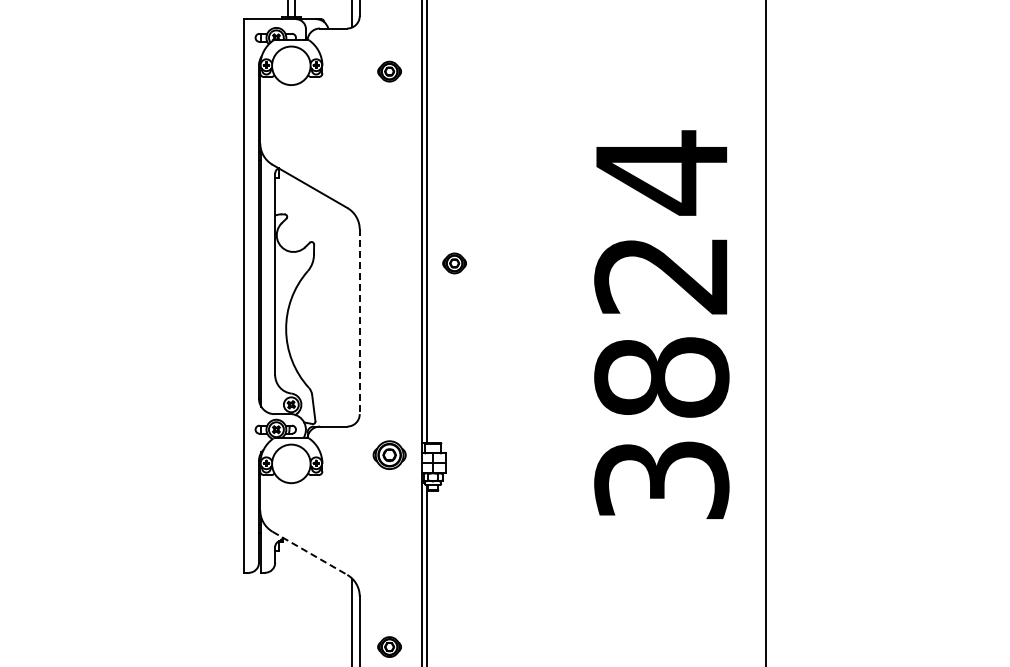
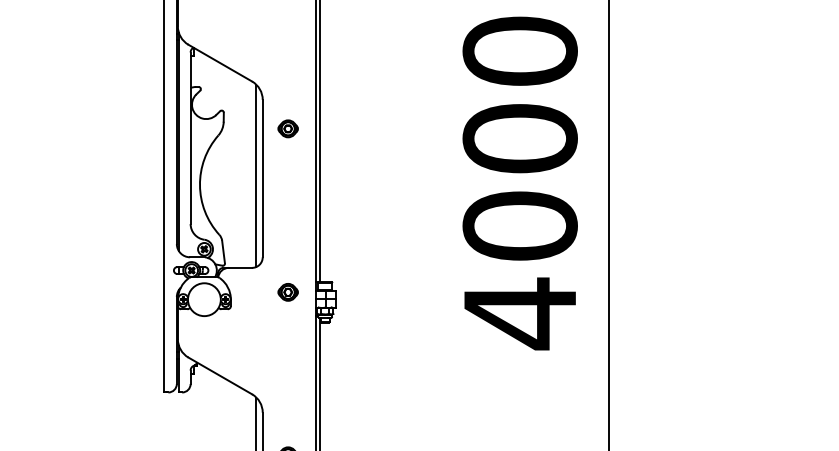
part: (454, 263) -> (288, 128), moved
line: (352, 318) -> (256, 175), added
line: (359, 322) -> (262, 179), dashed -> solid
text: (661, 326) -> (519, 182), 3824 -> 4000
part: (389, 455) -> (288, 292), size x0.71
line: (310, 553) -> (220, 376), dashed -> solid

